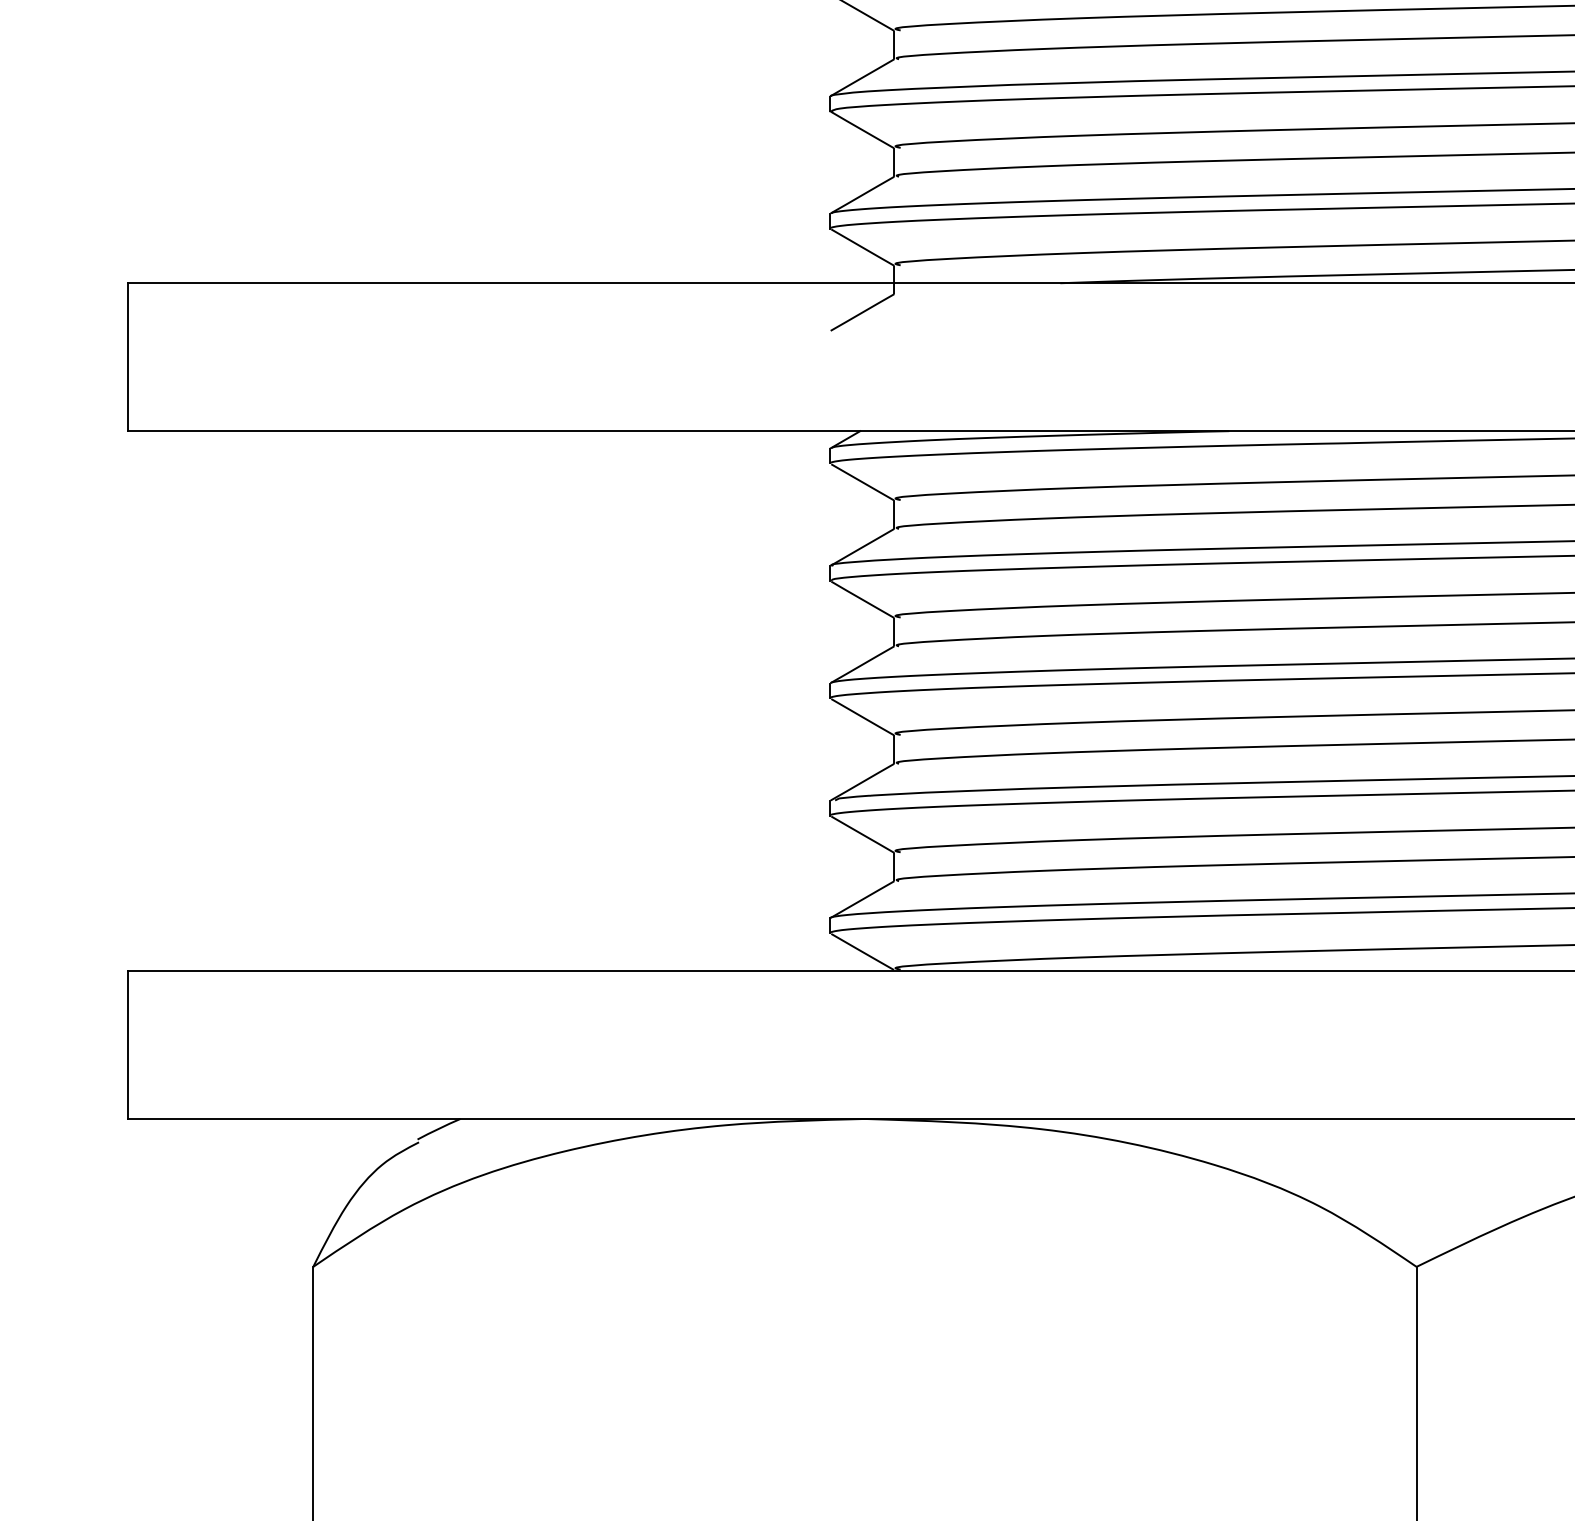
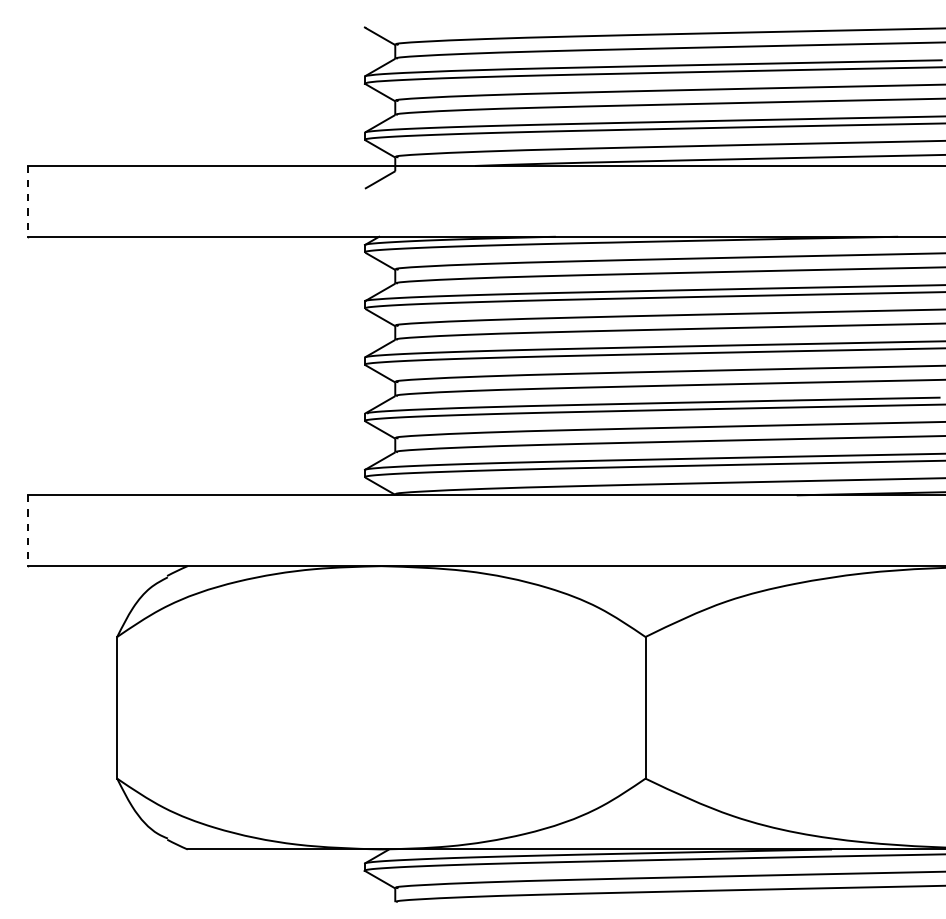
line: (128, 357) -> (28, 201), solid -> dashed
line: (128, 1046) -> (28, 531), solid -> dashed

